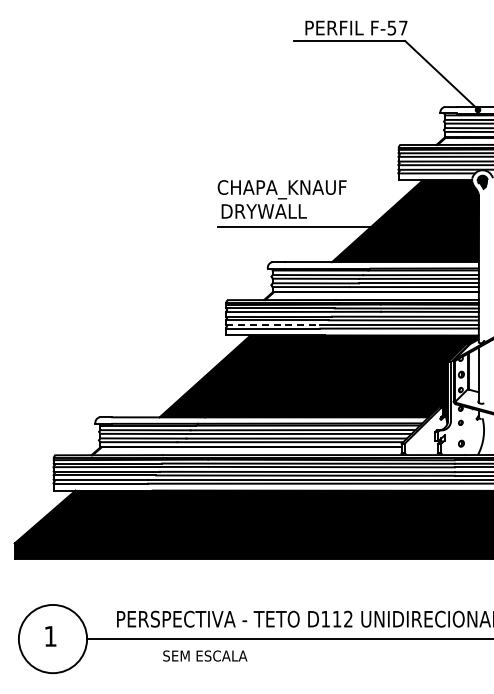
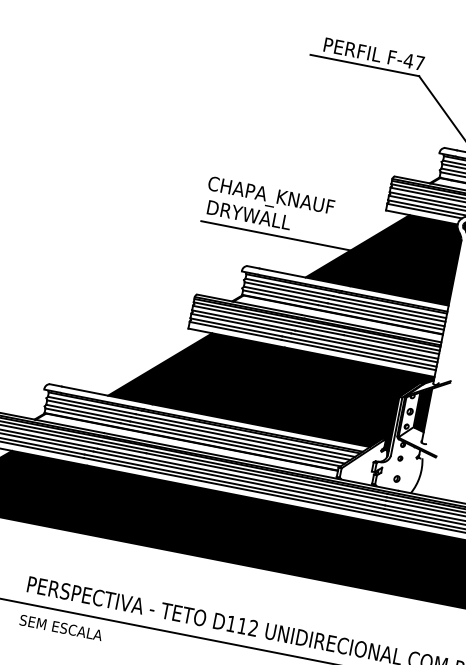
text: (391, 27) -> (408, 60), F-57 -> F-47
line: (273, 324) -> (236, 327), dashed -> solid
fill: (473, 369) -> (422, 409), added
text: (205, 655) -> (61, 627), moved

